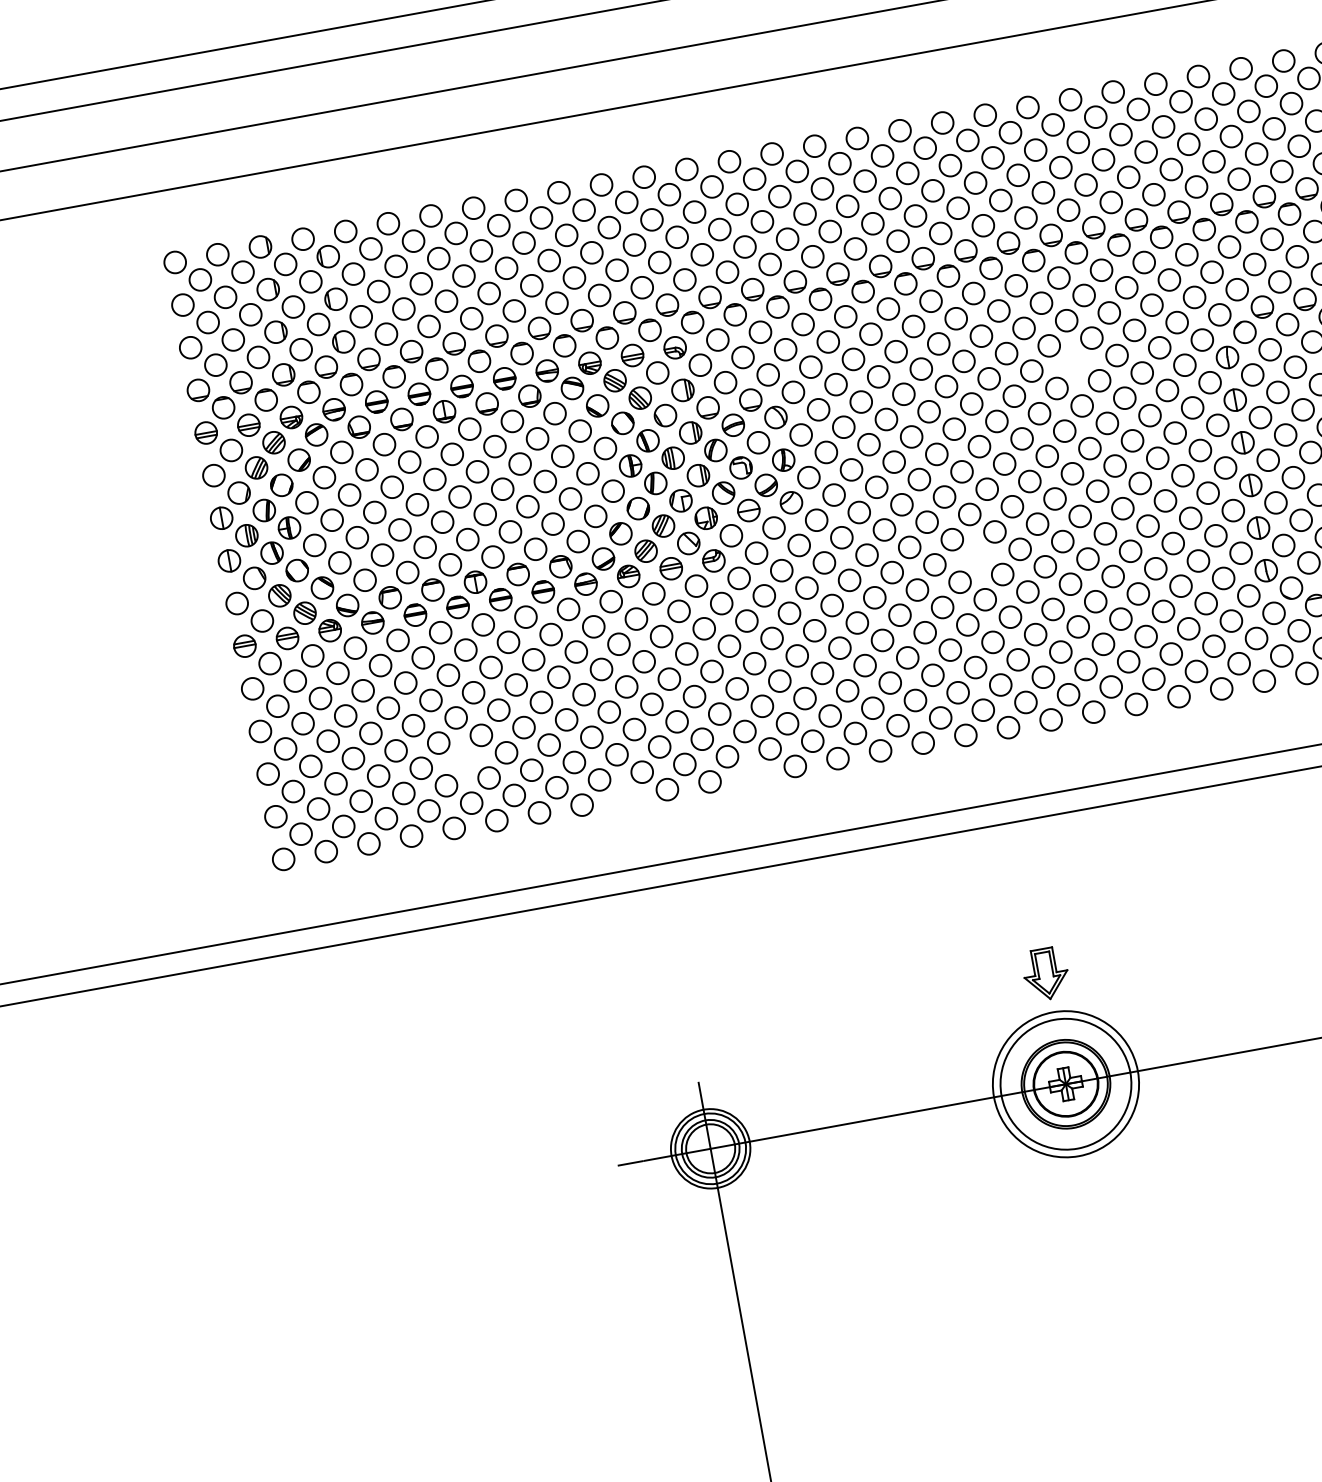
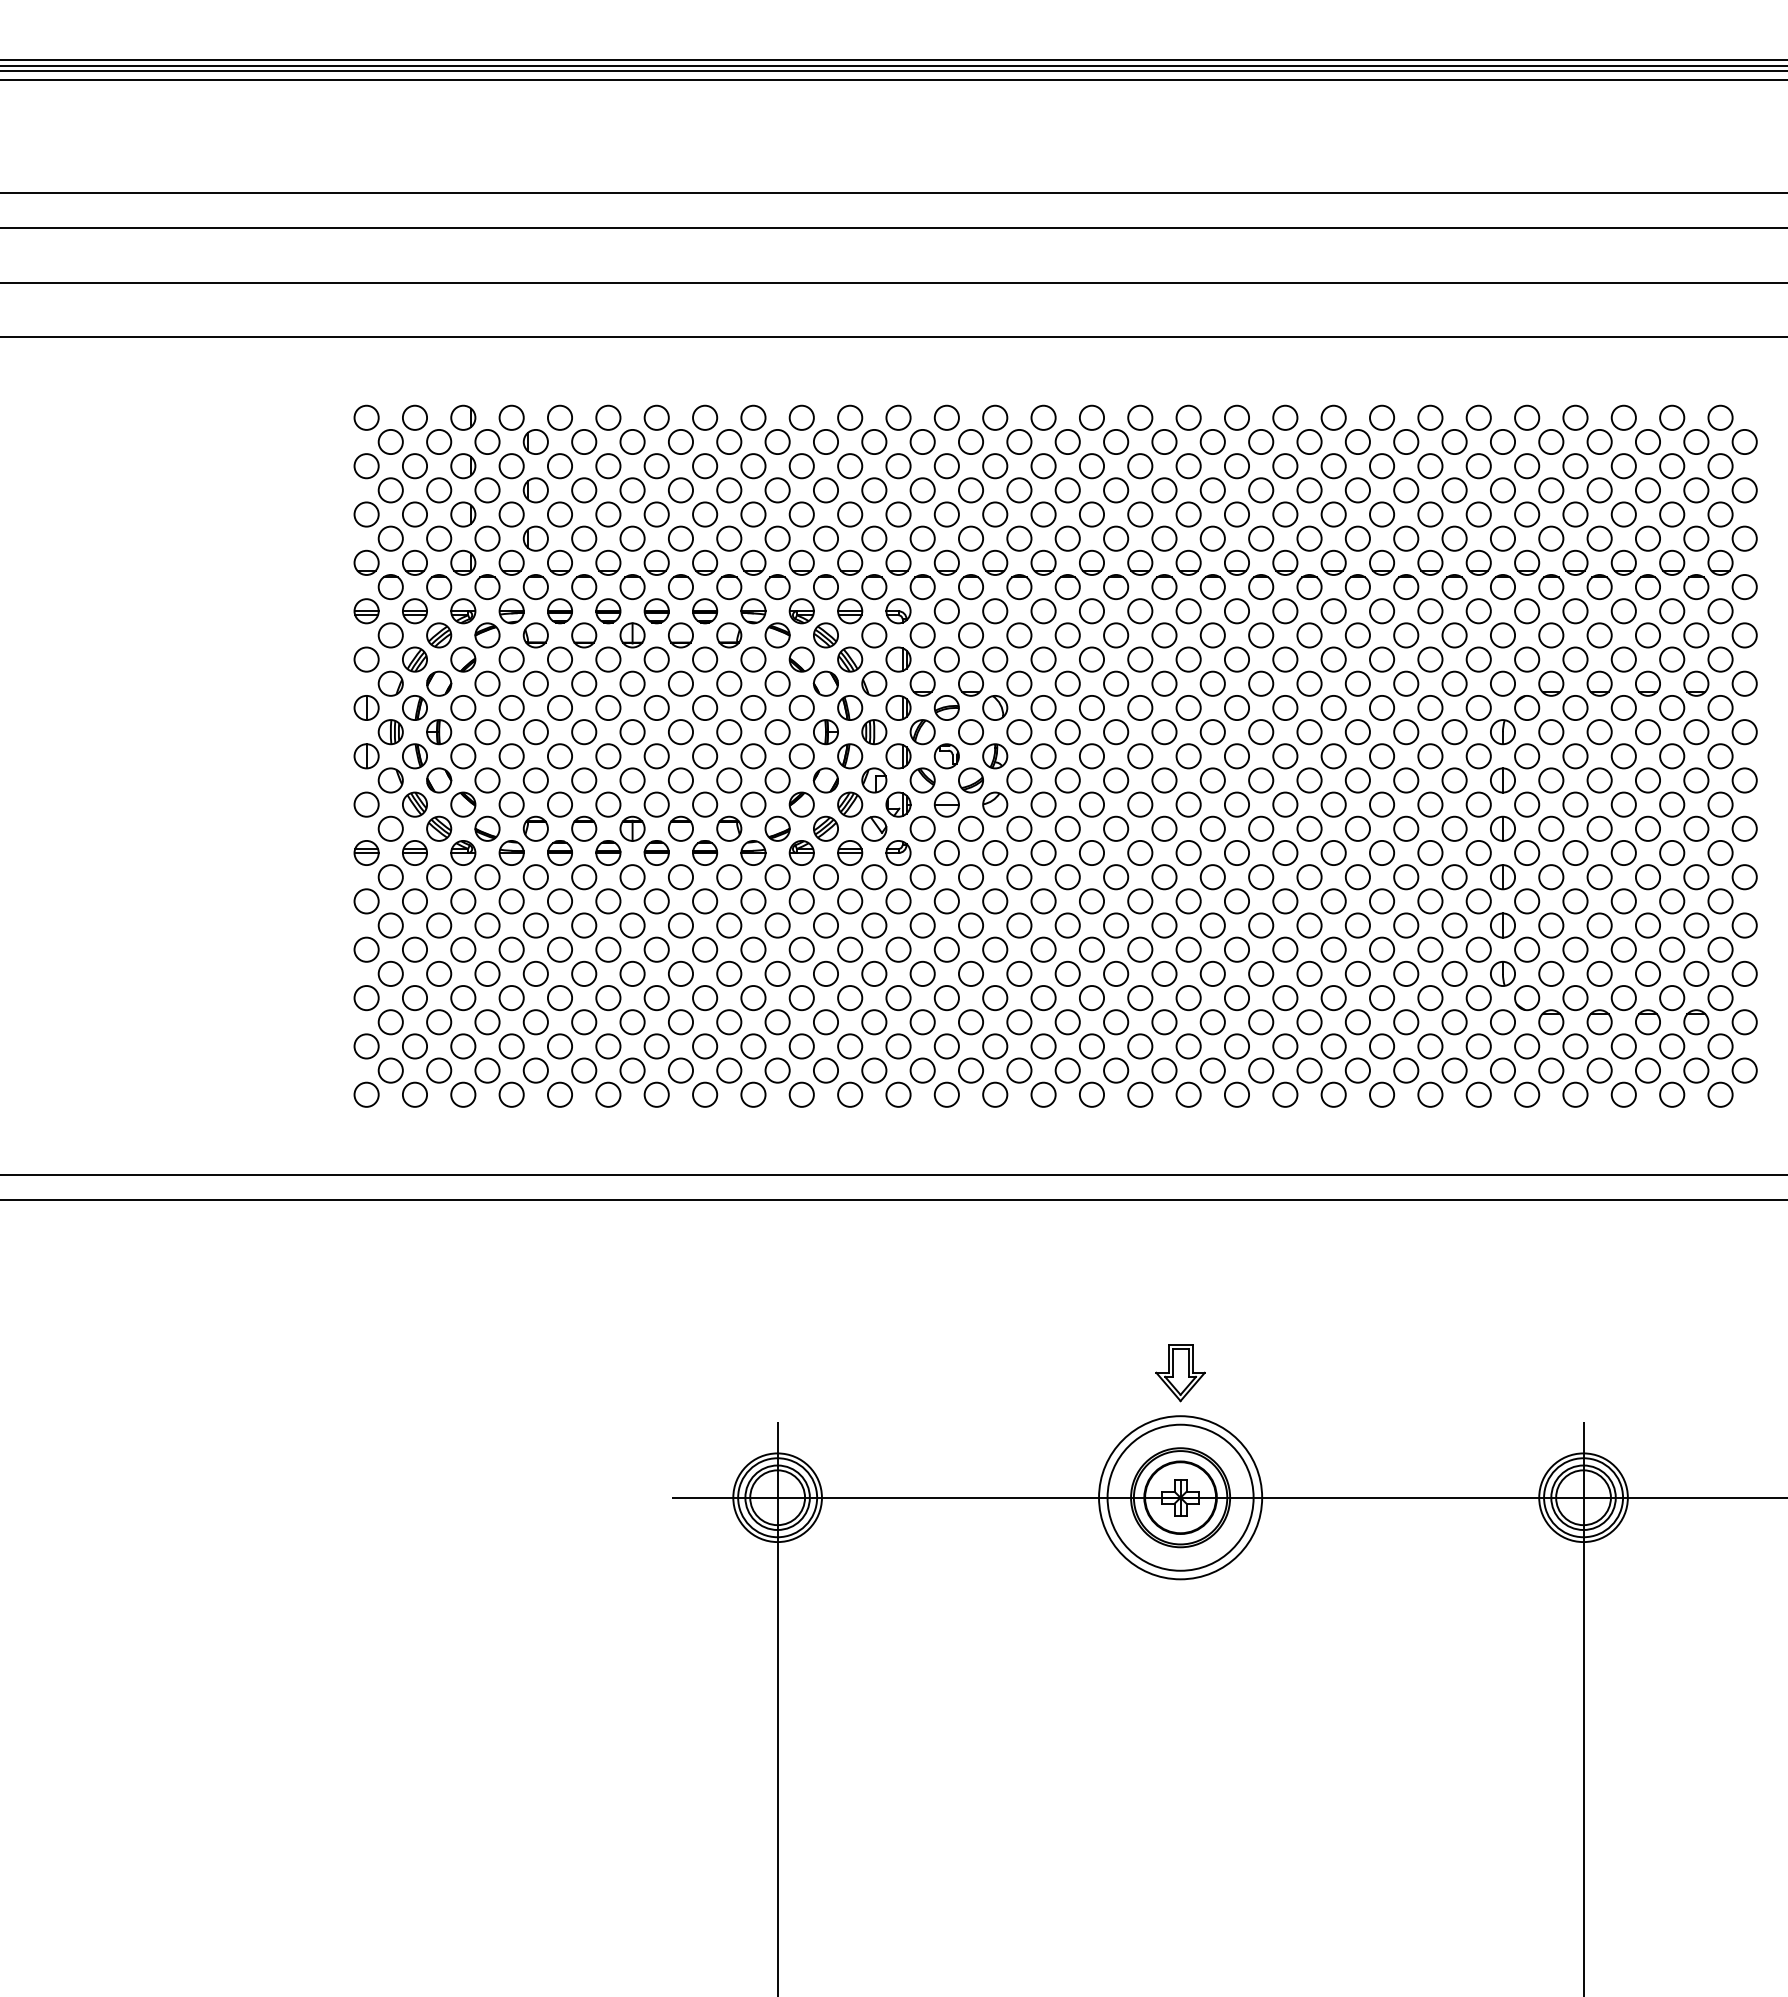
circle: (1074, 362) -> (1333, 707), added
circle: (977, 557) -> (1188, 901), added
circle: (464, 760) -> (584, 1022), added
circle: (752, 773) -> (898, 1094), added
circle: (624, 797) -> (753, 1094), added

